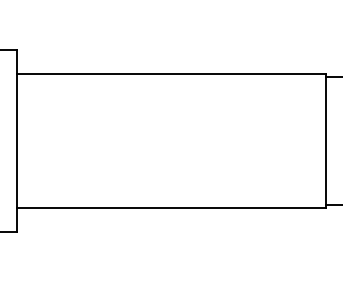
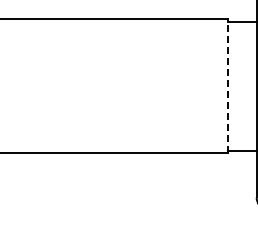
line: (326, 140) -> (228, 85), solid -> dashed

